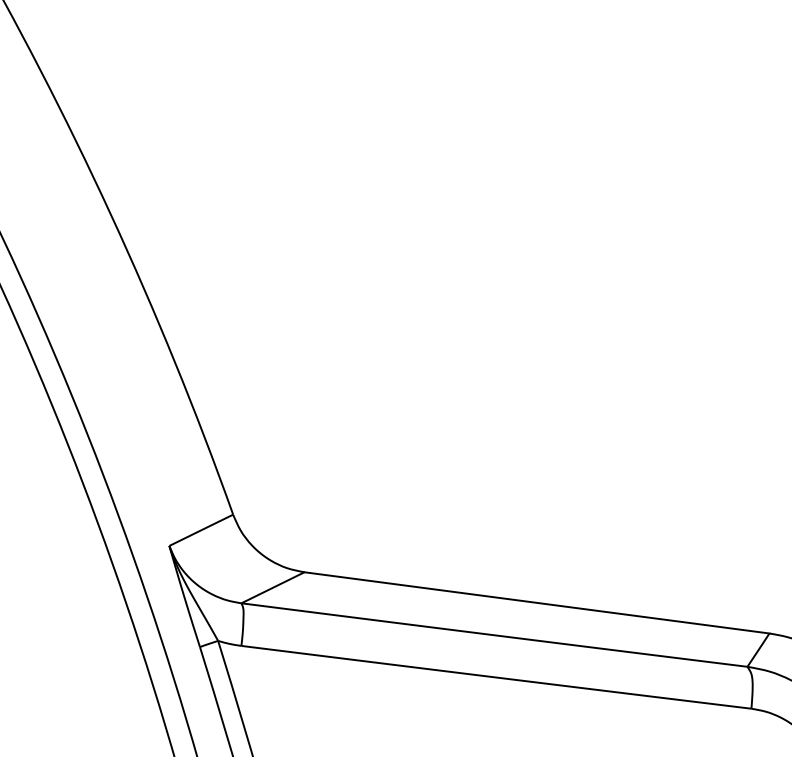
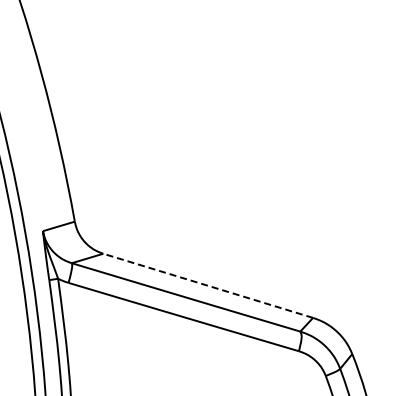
line: (537, 602) -> (208, 285), solid -> dashed

